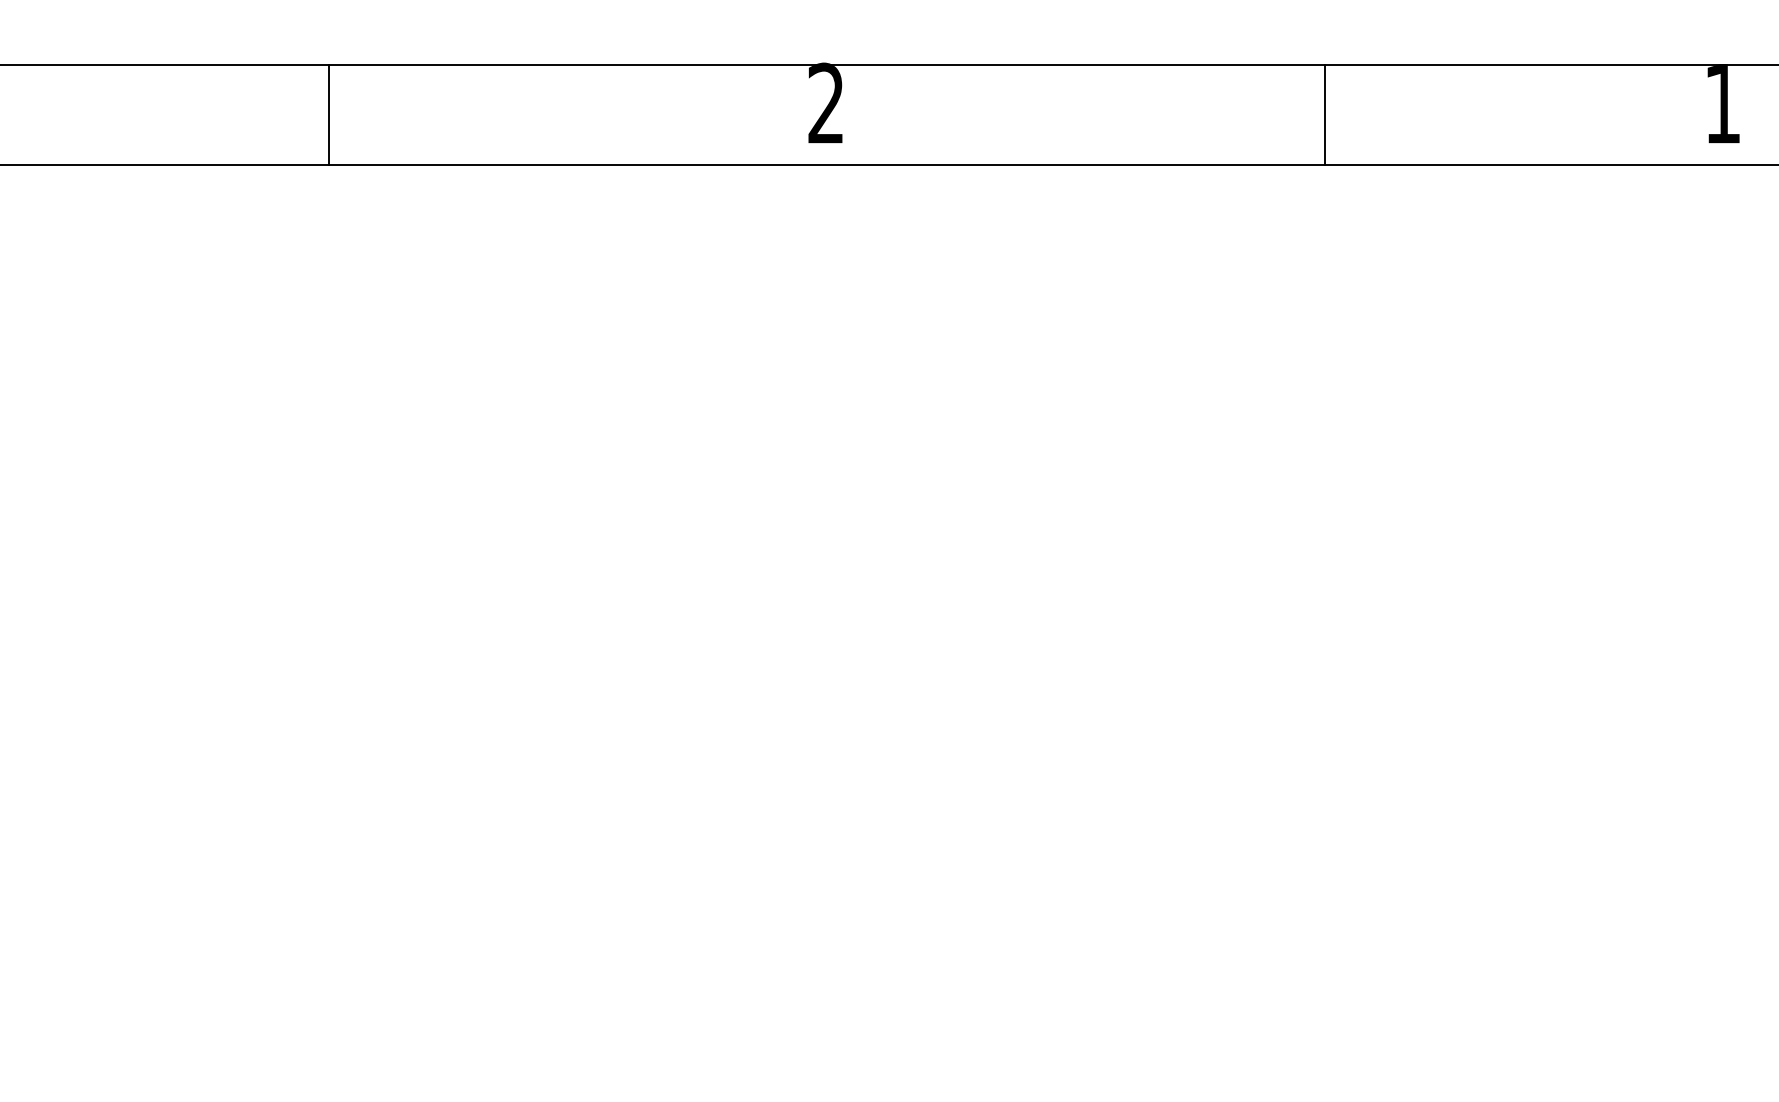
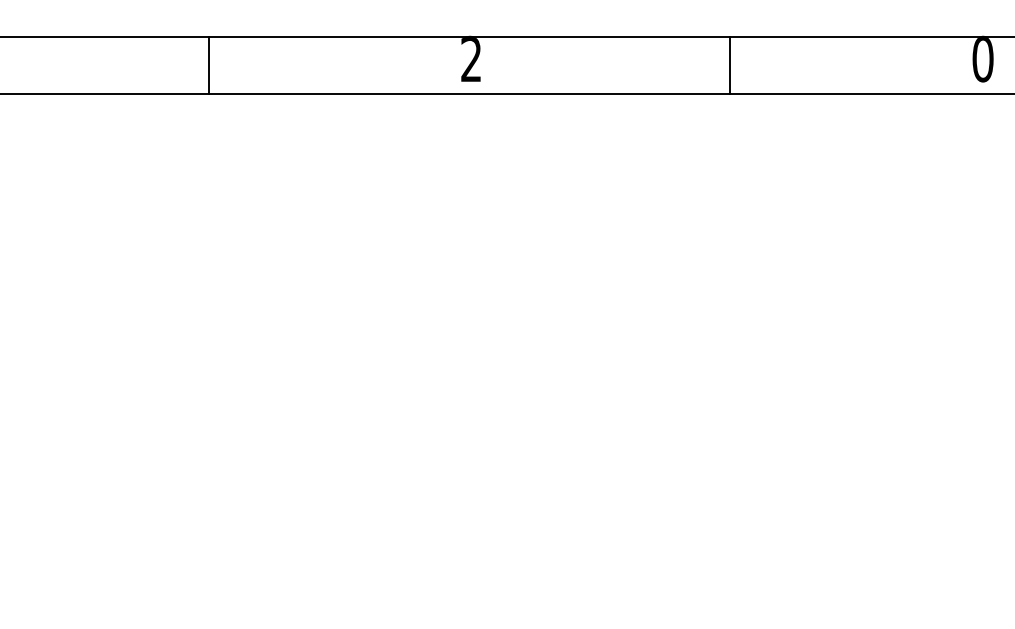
text: (1721, 102) -> (982, 58), 1 -> 0
line: (328, 114) -> (208, 65), moved
line: (1325, 114) -> (730, 65), moved

